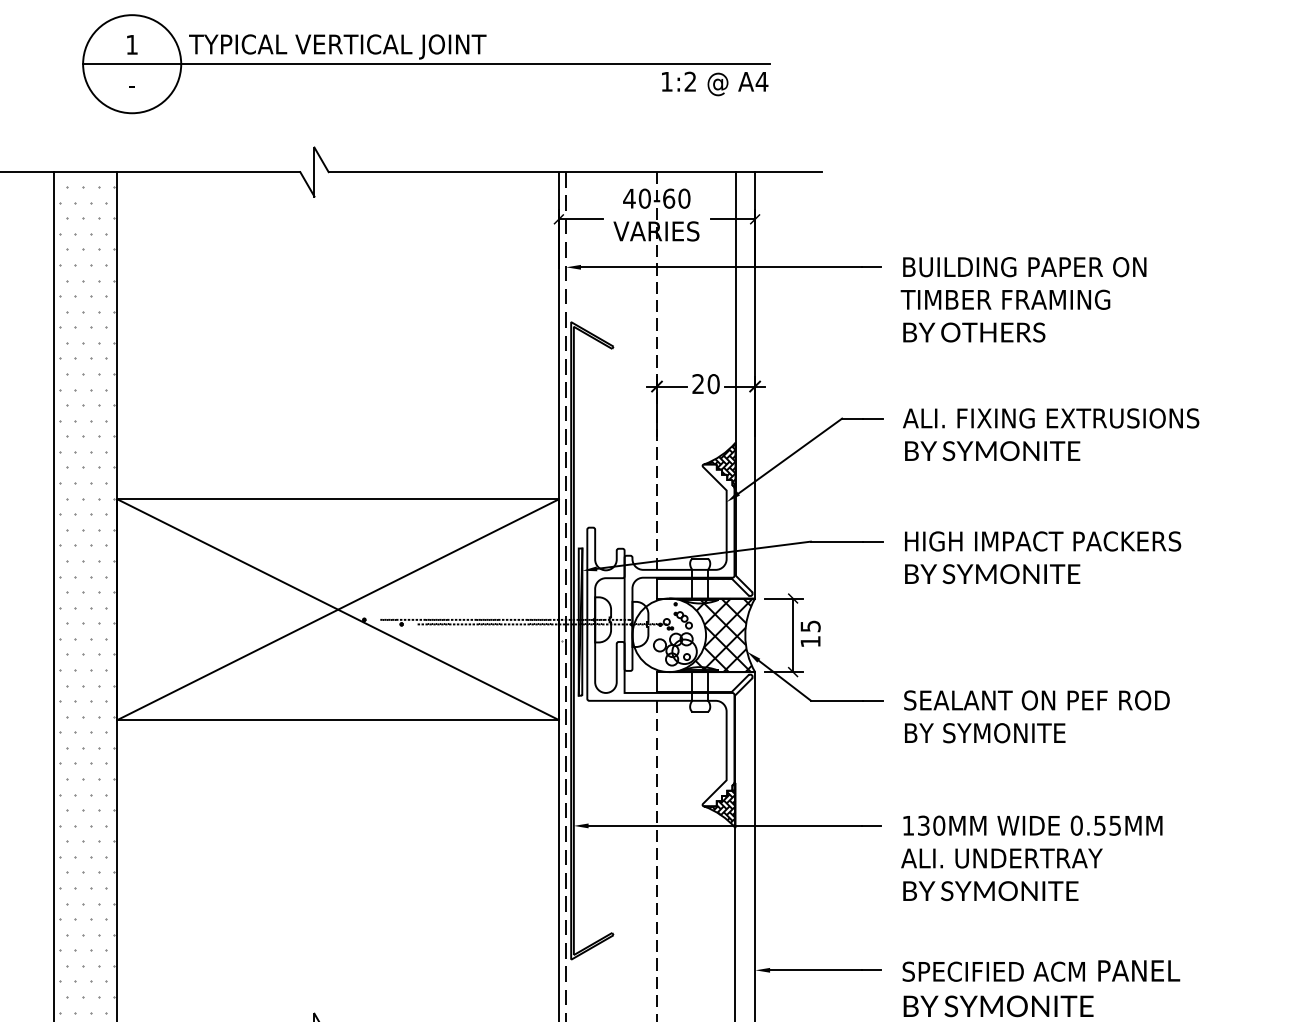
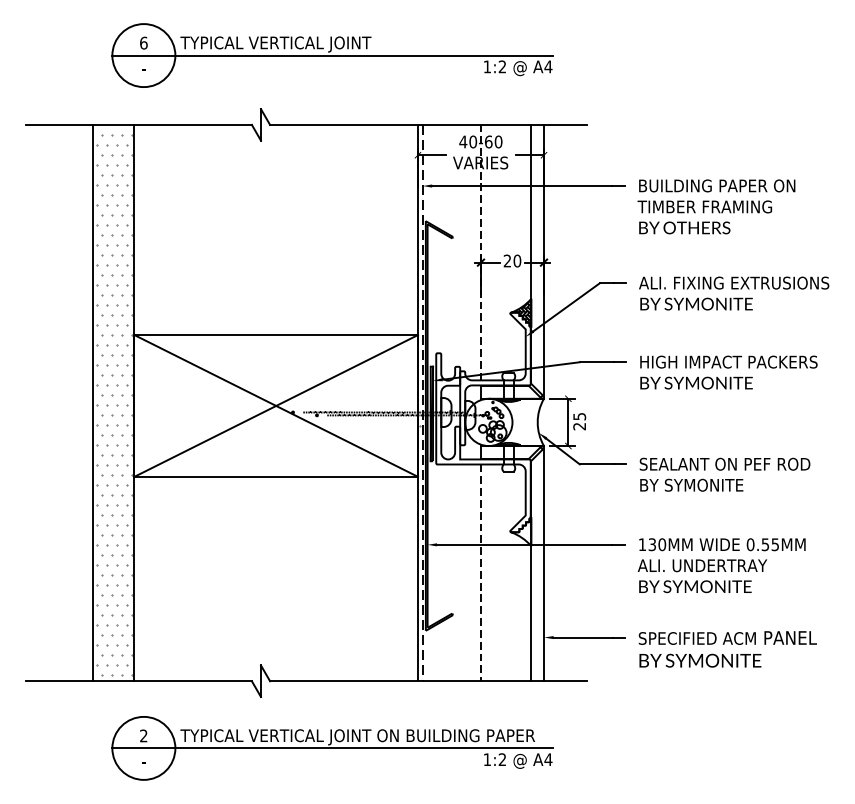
text: (131, 43) -> (143, 42), 1 -> 6
hatch: (715, 635) -> (518, 422), removed
text: (810, 641) -> (579, 426), 15 -> 25
hatch: (720, 803) -> (521, 530), removed

